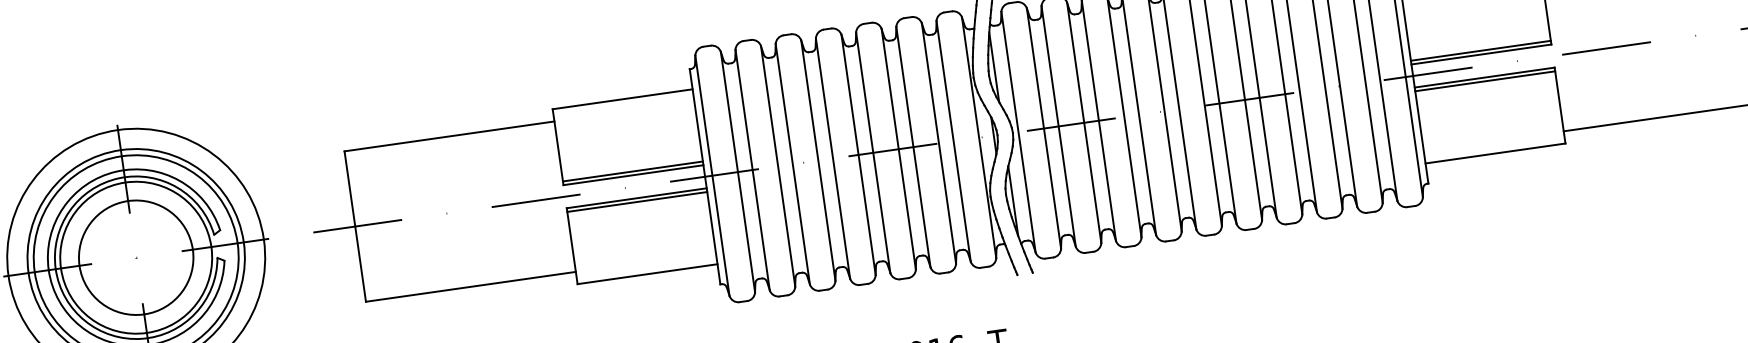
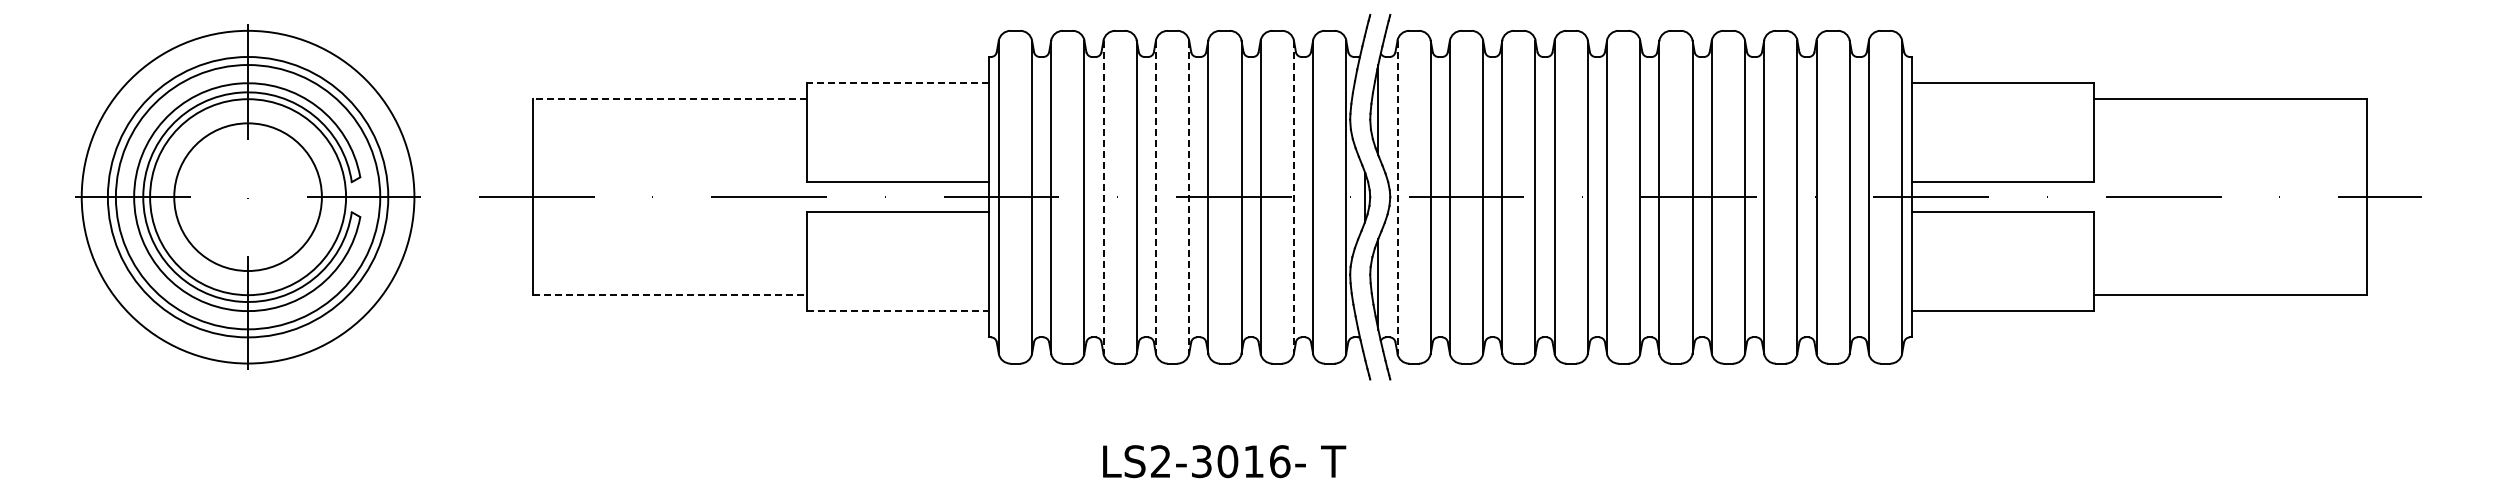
line: (1480, 50) -> (2002, 177), removed
line: (1485, 81) -> (2002, 217), removed
line: (622, 99) -> (897, 83), solid -> dashed
line: (1018, 132) -> (1397, 197), solid -> dashed
line: (449, 136) -> (670, 99), solid -> dashed
line: (938, 143) -> (1293, 197), solid -> dashed
line: (858, 155) -> (1189, 197), solid -> dashed
line: (832, 158) -> (1155, 197), solid -> dashed
line: (792, 164) -> (1103, 197), solid -> dashed
line: (632, 171) -> (897, 177), removed
line: (636, 202) -> (897, 217), removed
line: (647, 274) -> (898, 311), solid -> dashed
line: (471, 287) -> (670, 295), solid -> dashed

